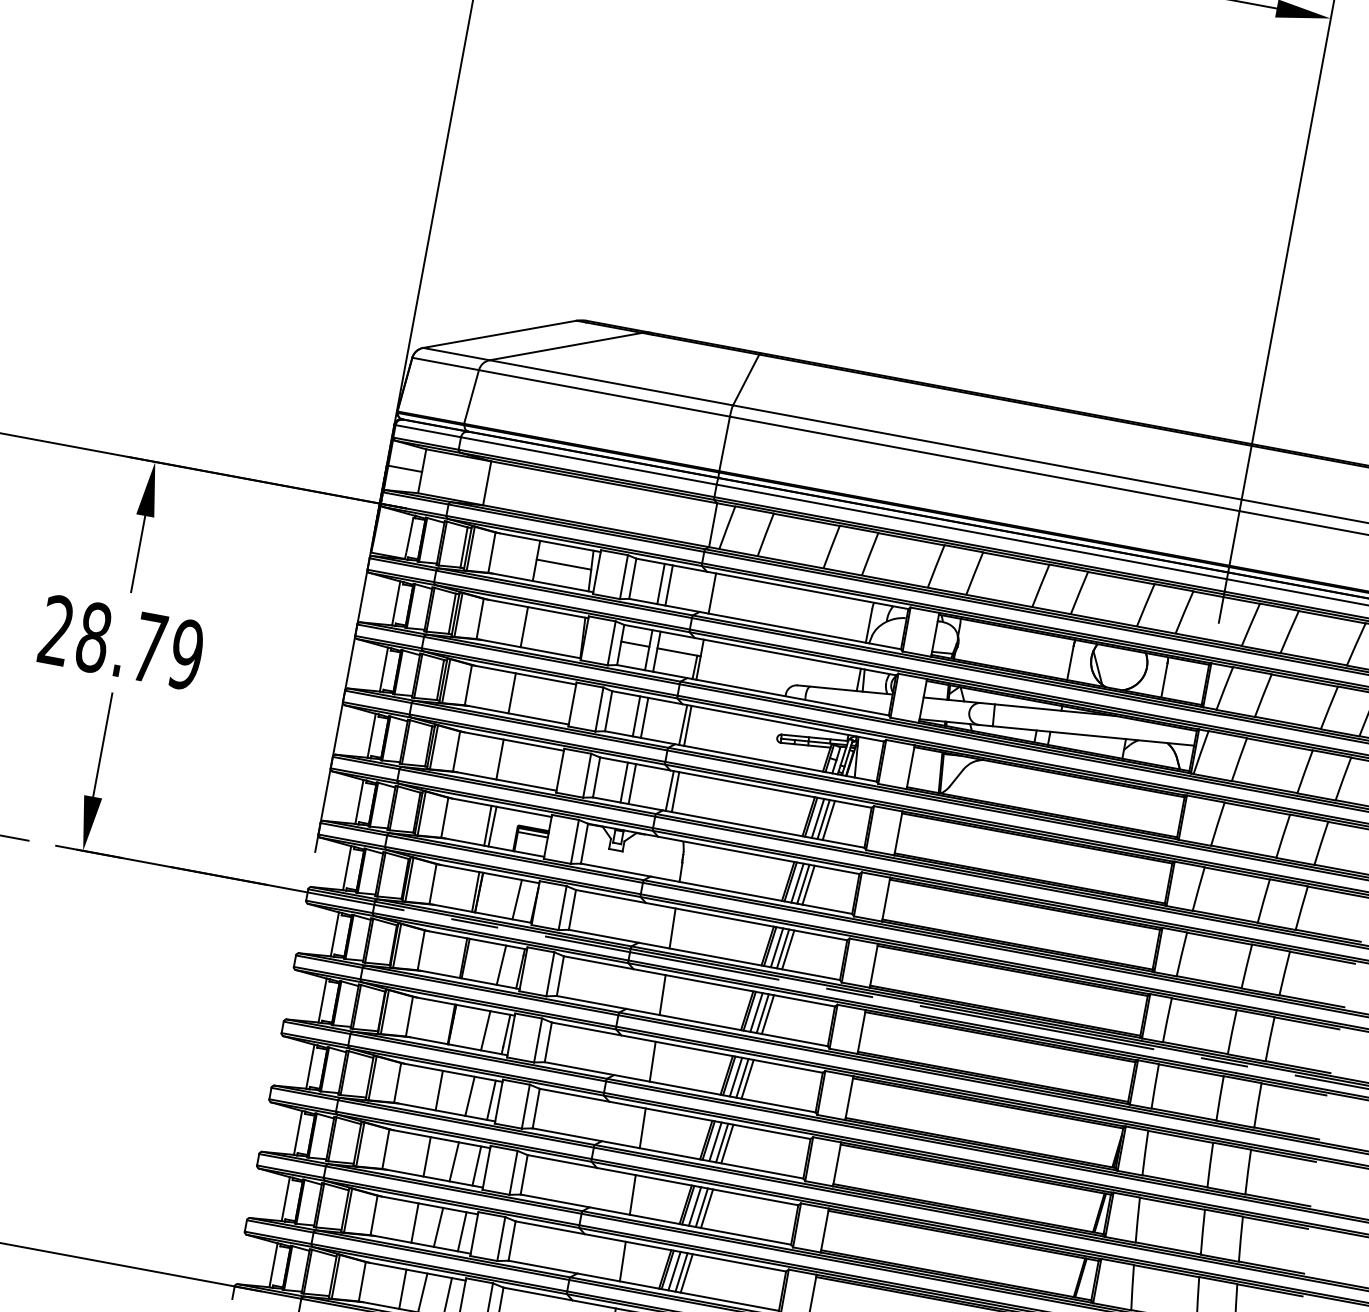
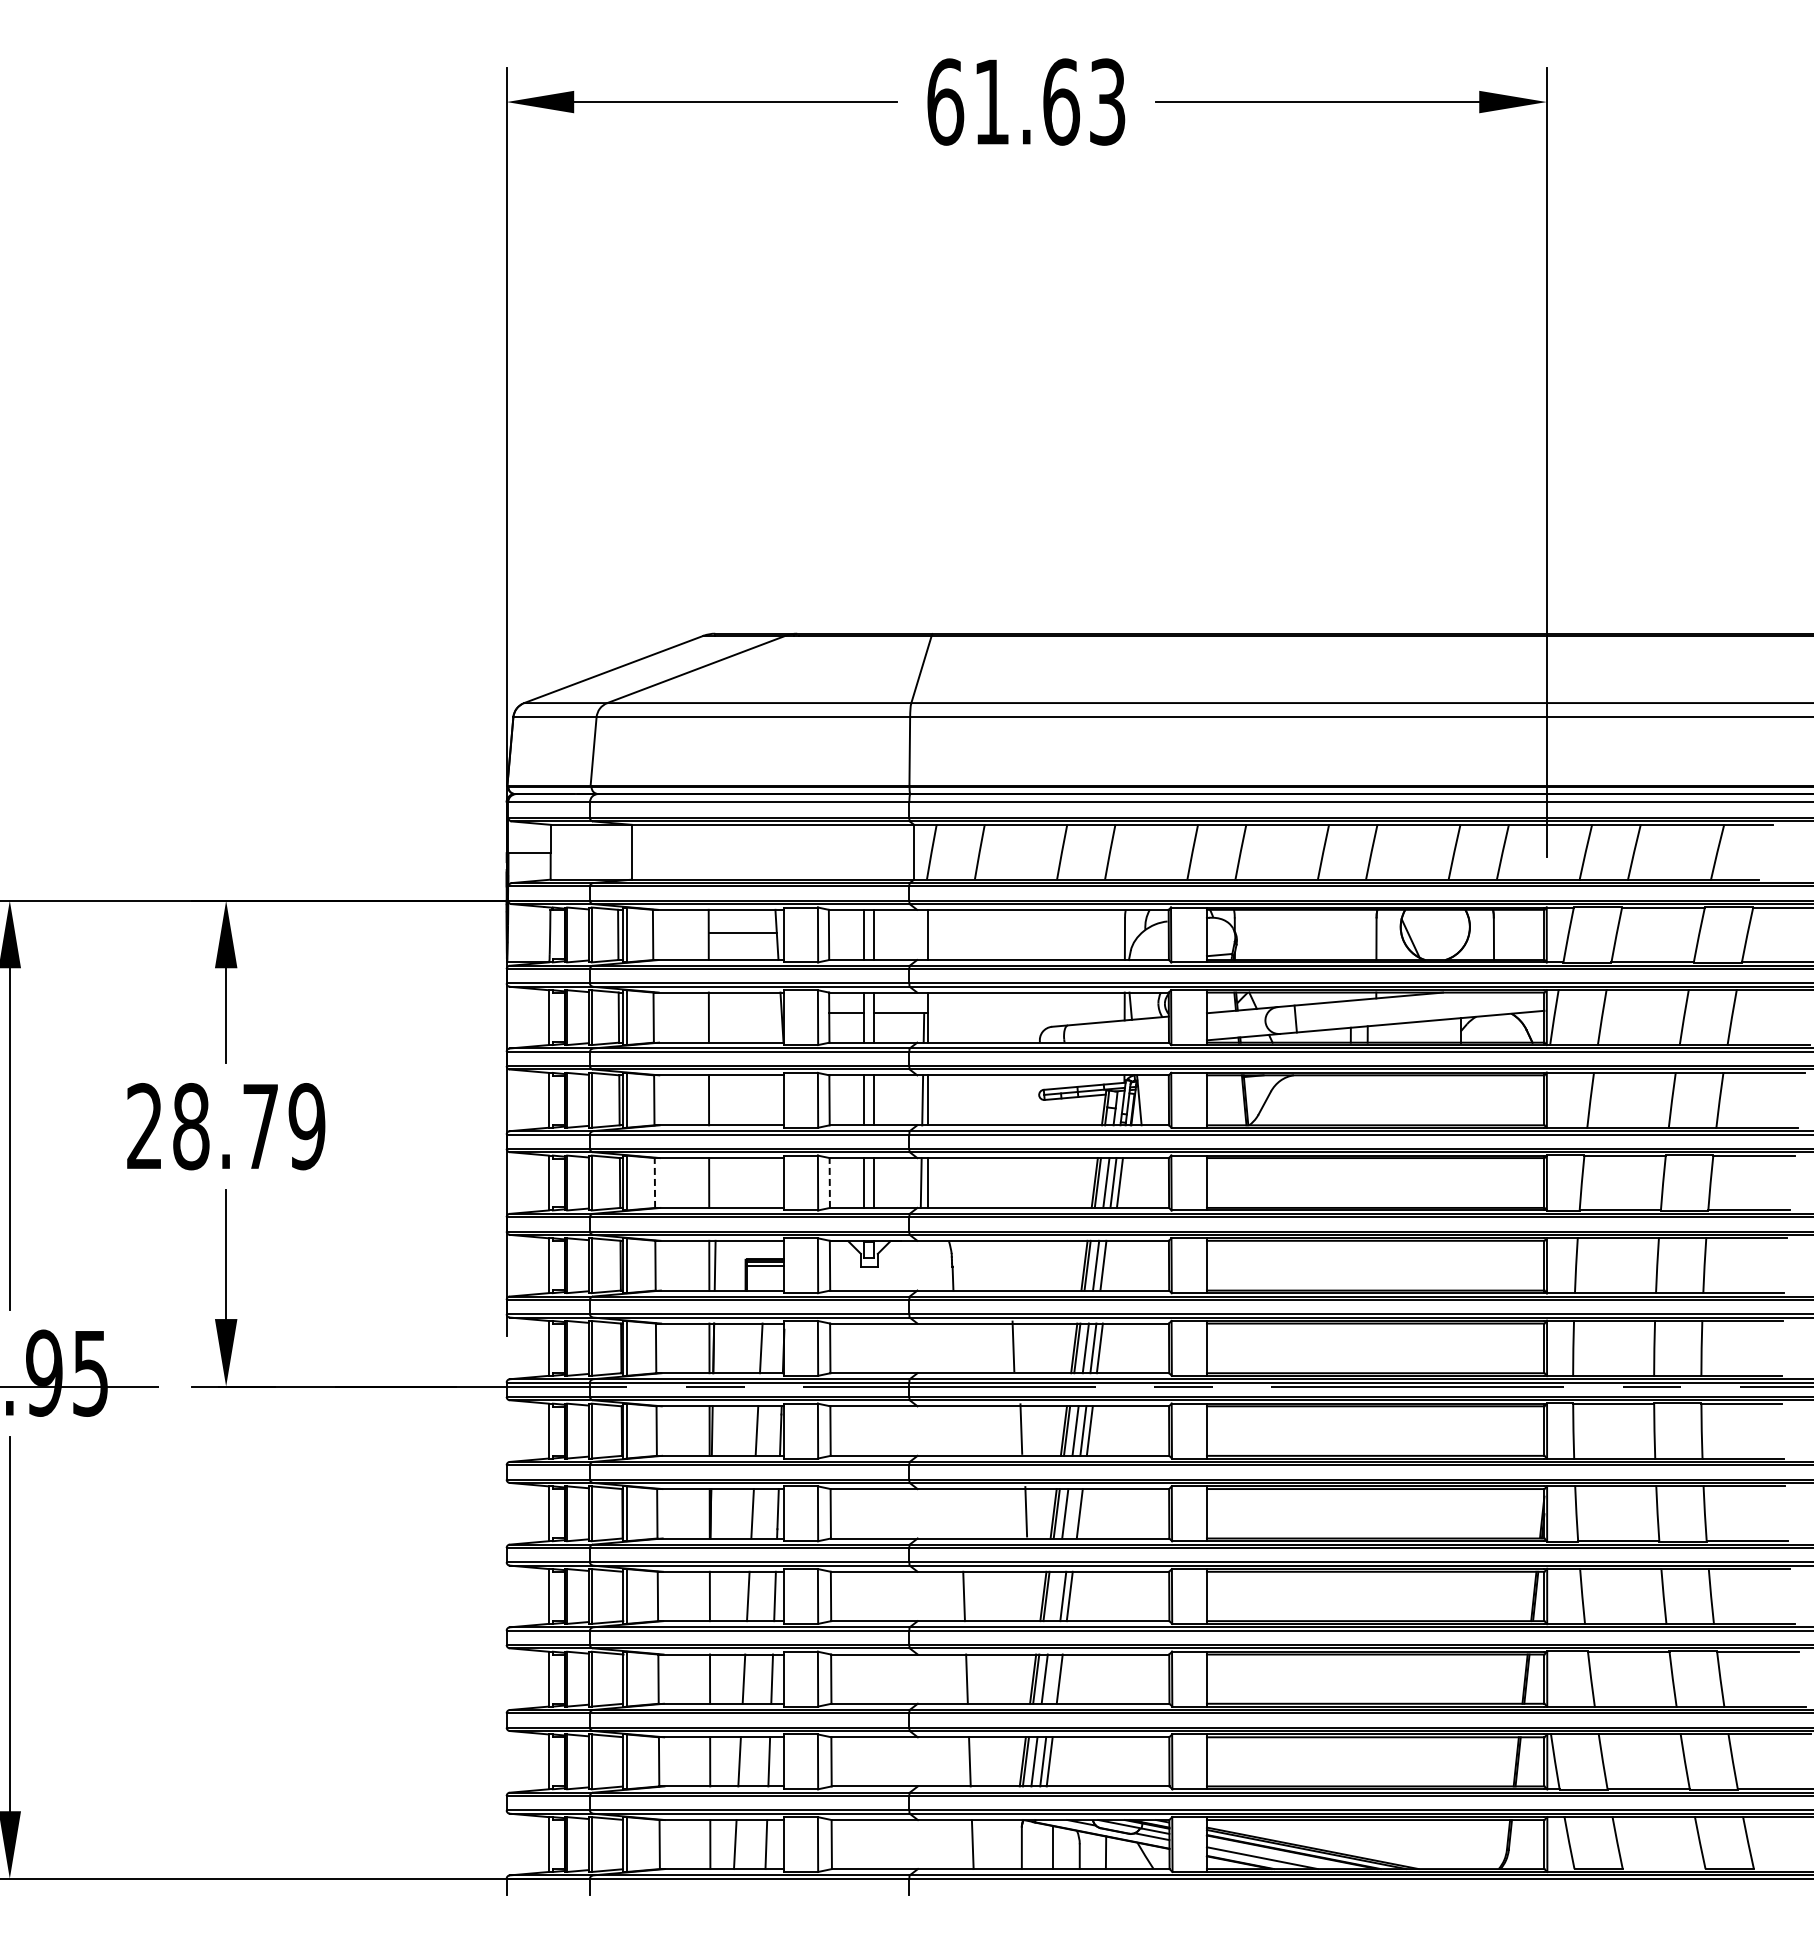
line: (456, 751) -> (654, 1183), solid -> dashed
line: (596, 777) -> (829, 1183), solid -> dashed
line: (808, 884) -> (1109, 1265), removed
line: (672, 928) -> (1013, 1346), moved
line: (662, 994) -> (1021, 1428), moved
line: (652, 1061) -> (1026, 1511), moved
line: (742, 1078) -> (1073, 1513), removed
line: (715, 1141) -> (1054, 1596), removed
line: (702, 1207) -> (1053, 1678), removed

